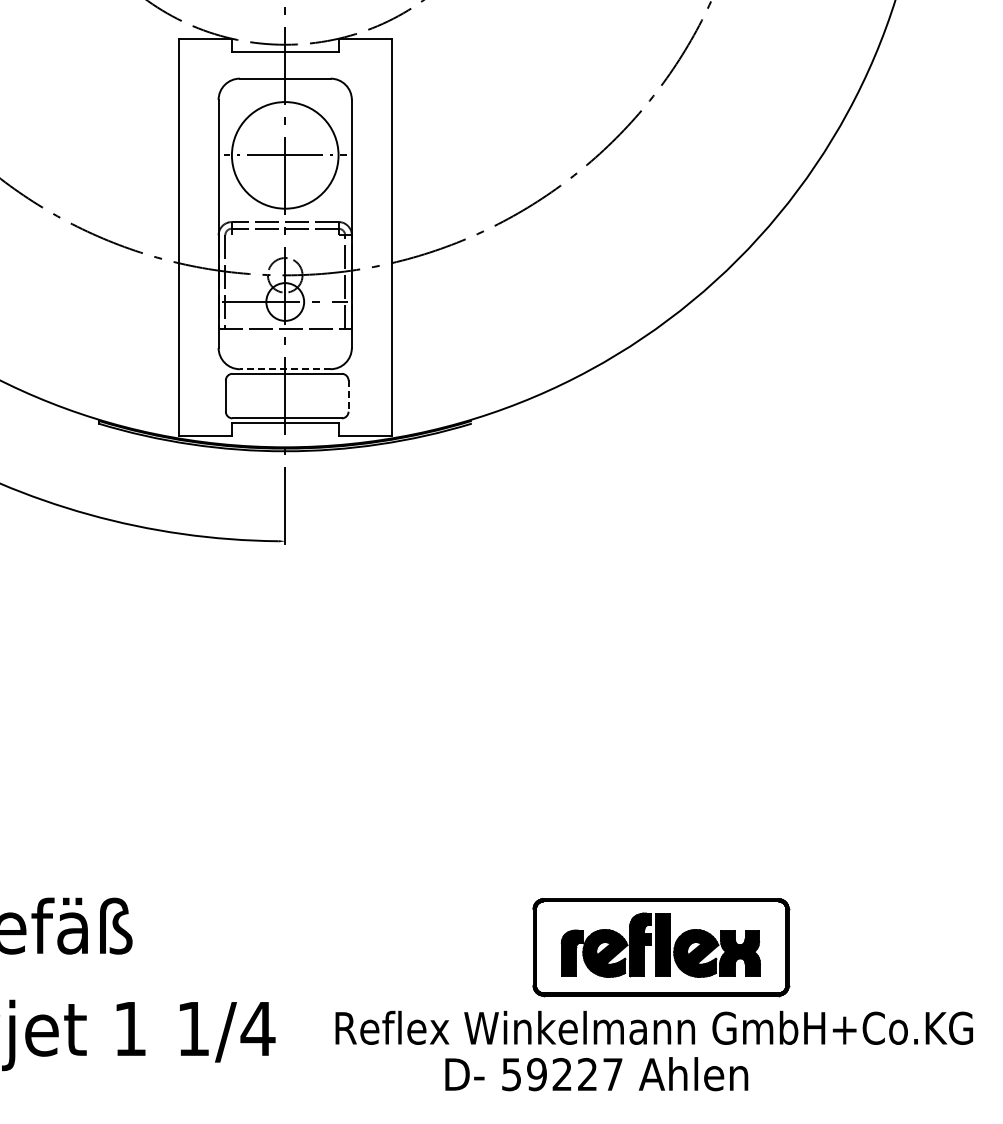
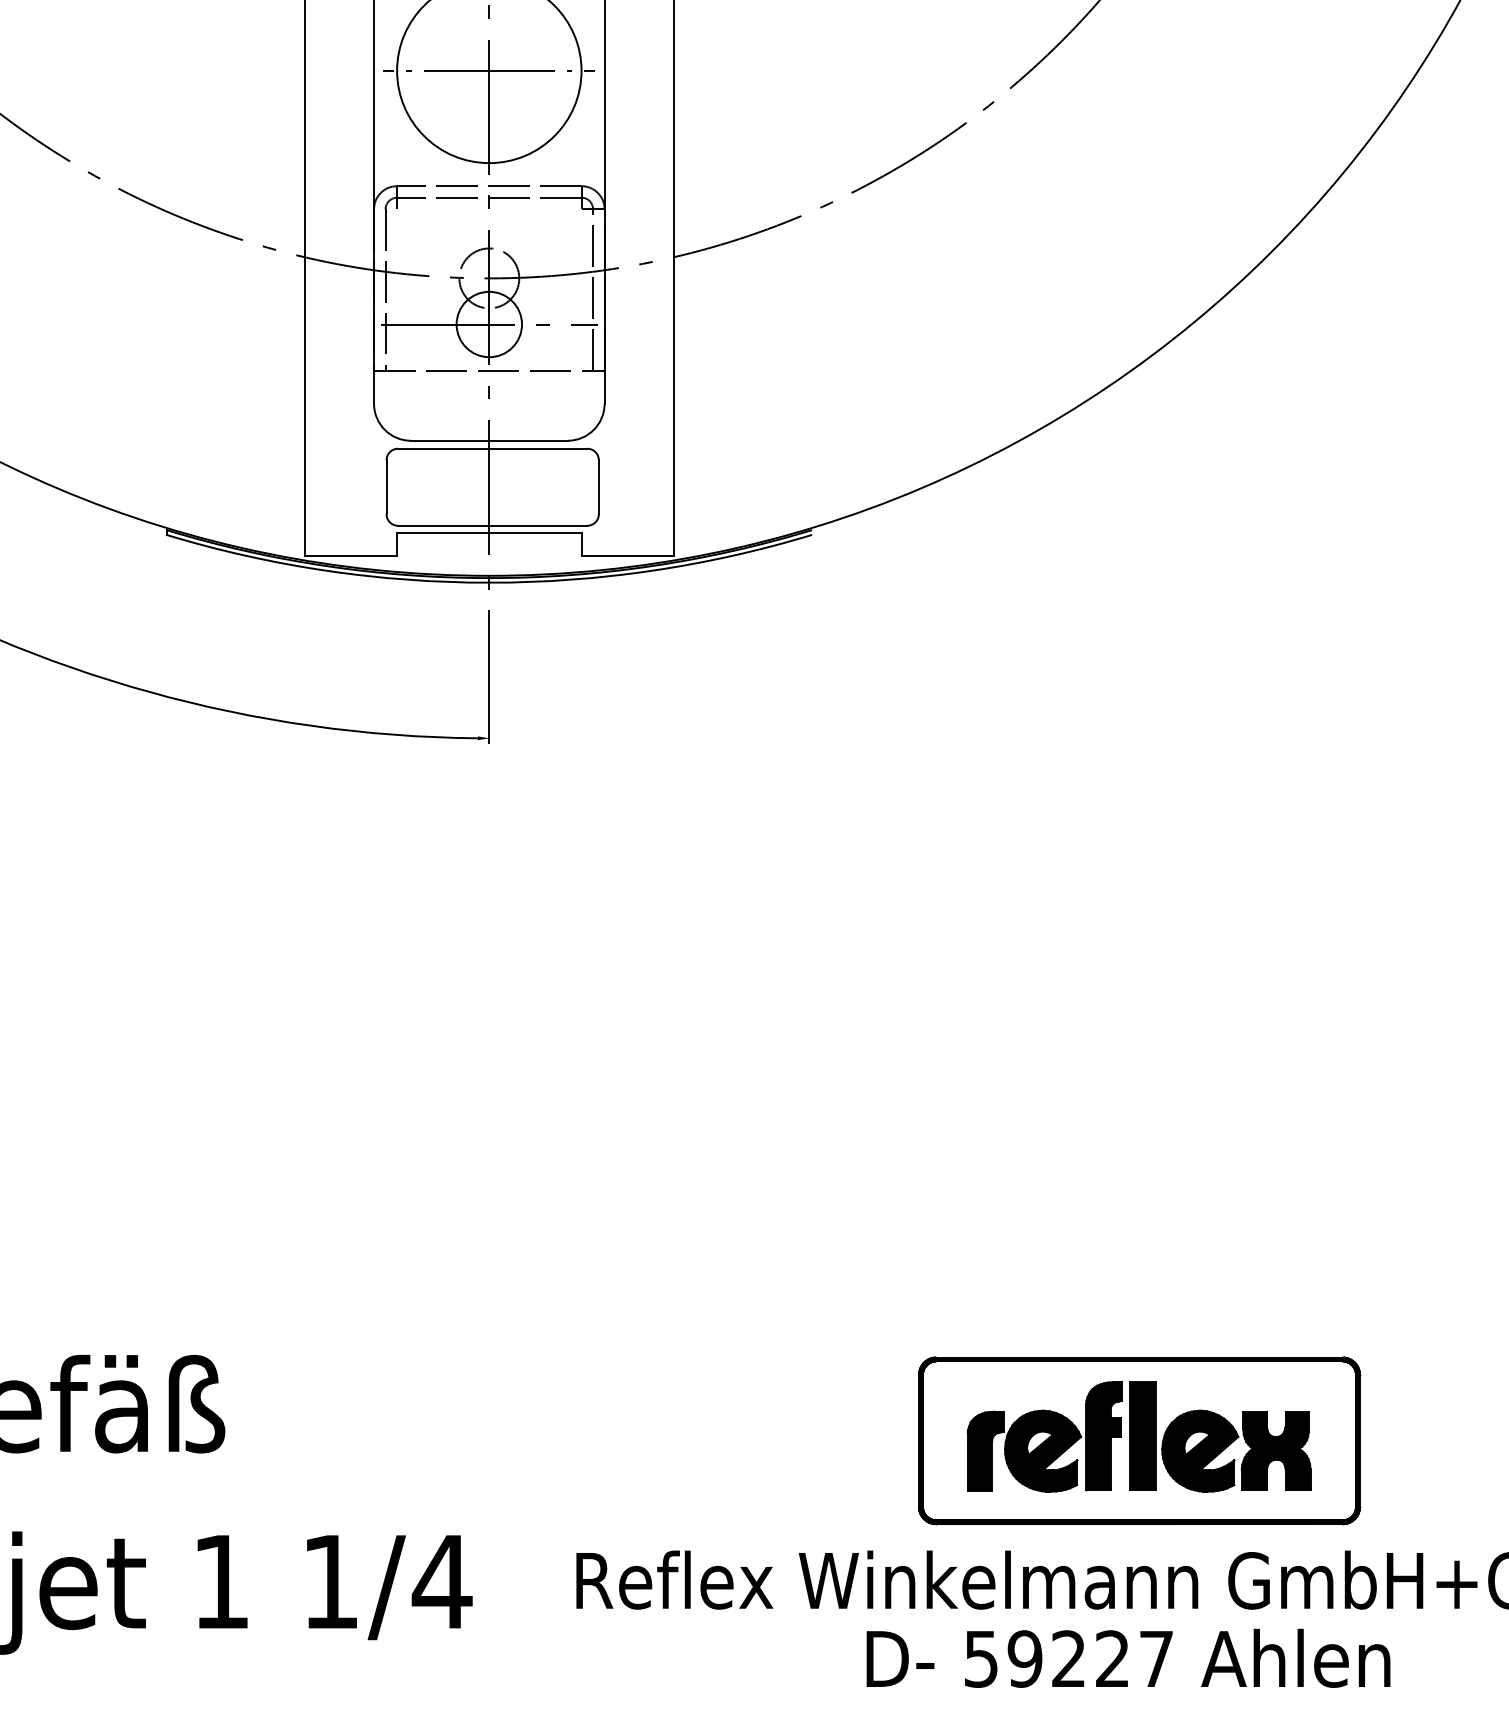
line: (284, 369) -> (488, 441), dashed -> solid
line: (348, 396) -> (598, 487), dashed -> solid
text: (596, 1074) -> (1128, 1658), moved

